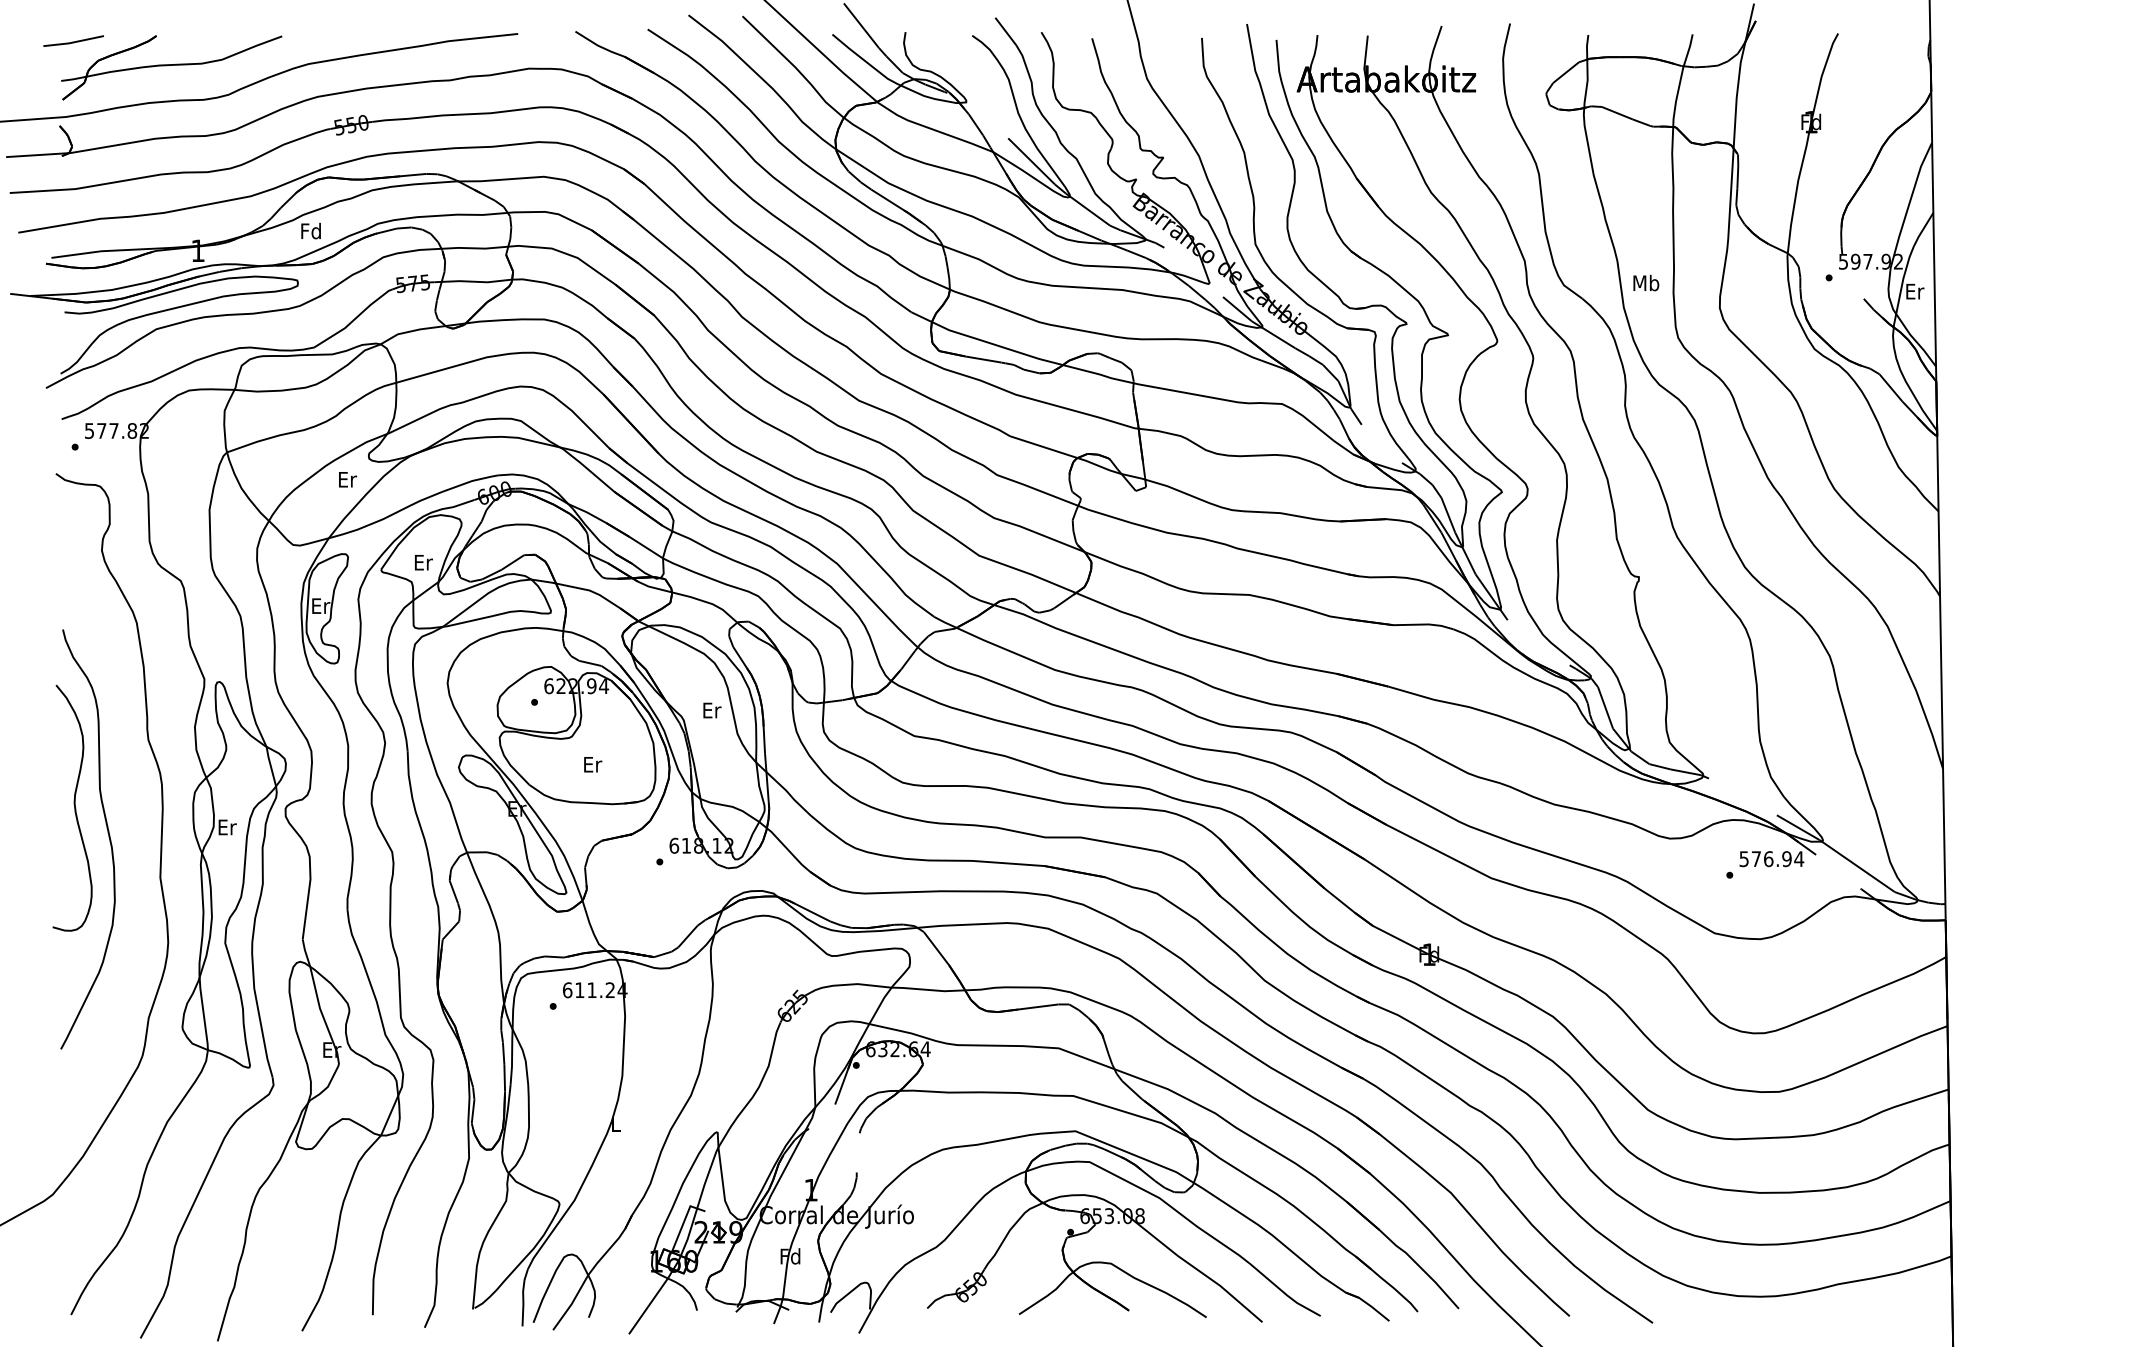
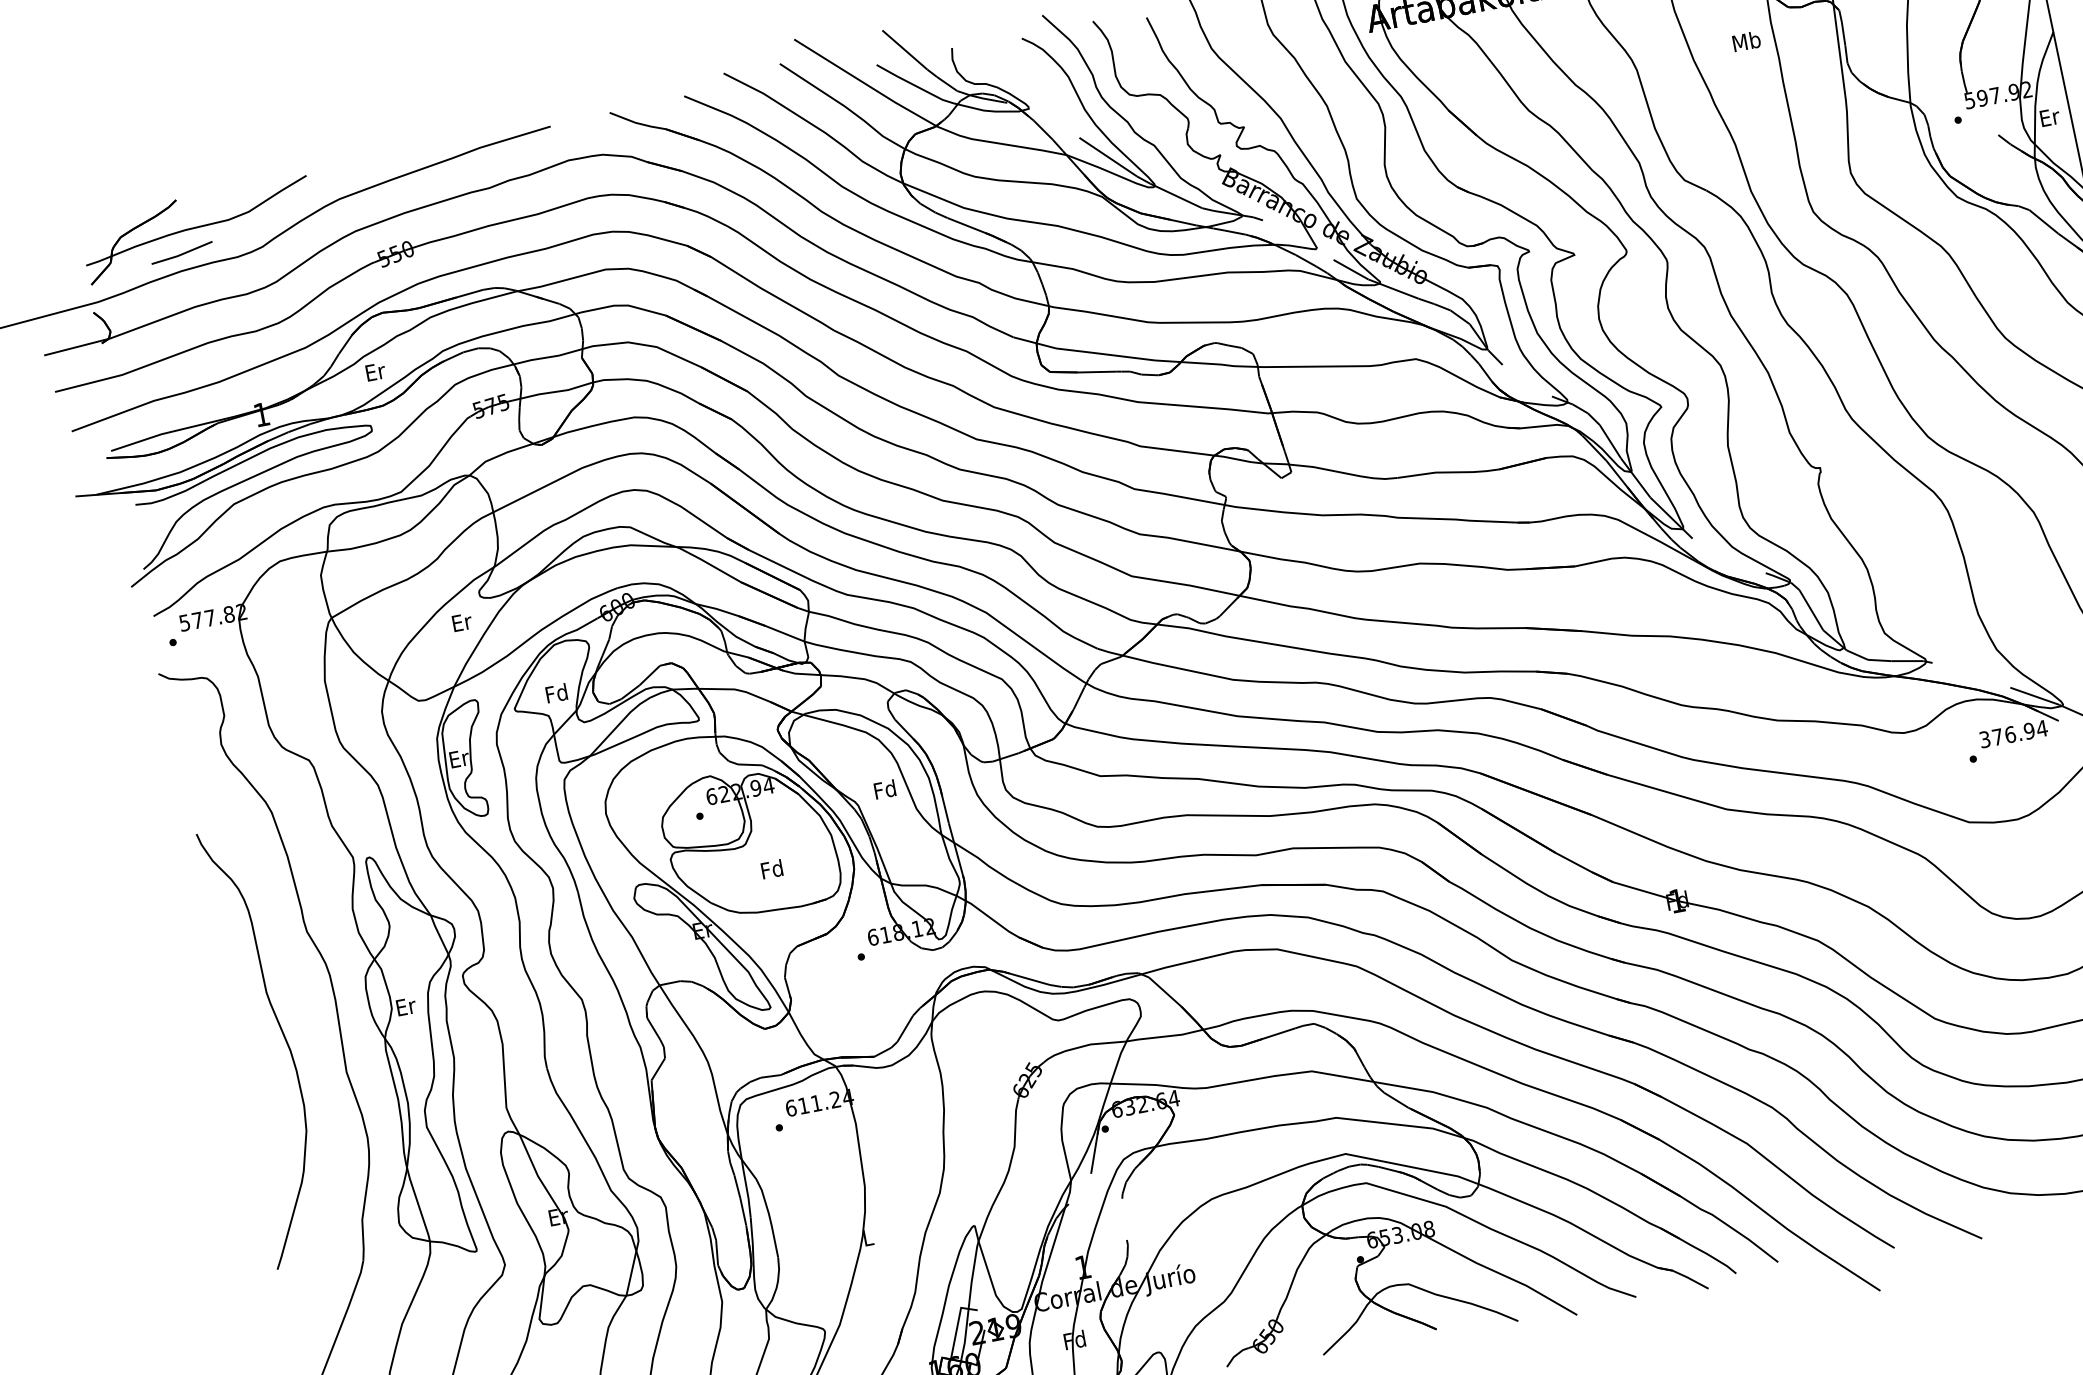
line: (73, 41) -> (181, 253), moved
text: (310, 230) -> (374, 371), Fd -> Er
text: (1646, 282) -> (1746, 40), moved
text: (422, 562) -> (556, 693), Er -> Fd
text: (711, 710) -> (884, 789), Er -> Fd
text: (592, 764) -> (772, 869), Er -> Fd
curve: (74, 807) -> (243, 1016), removed
text: (1744, 858) -> (1985, 738), 576.94 -> 376.94

